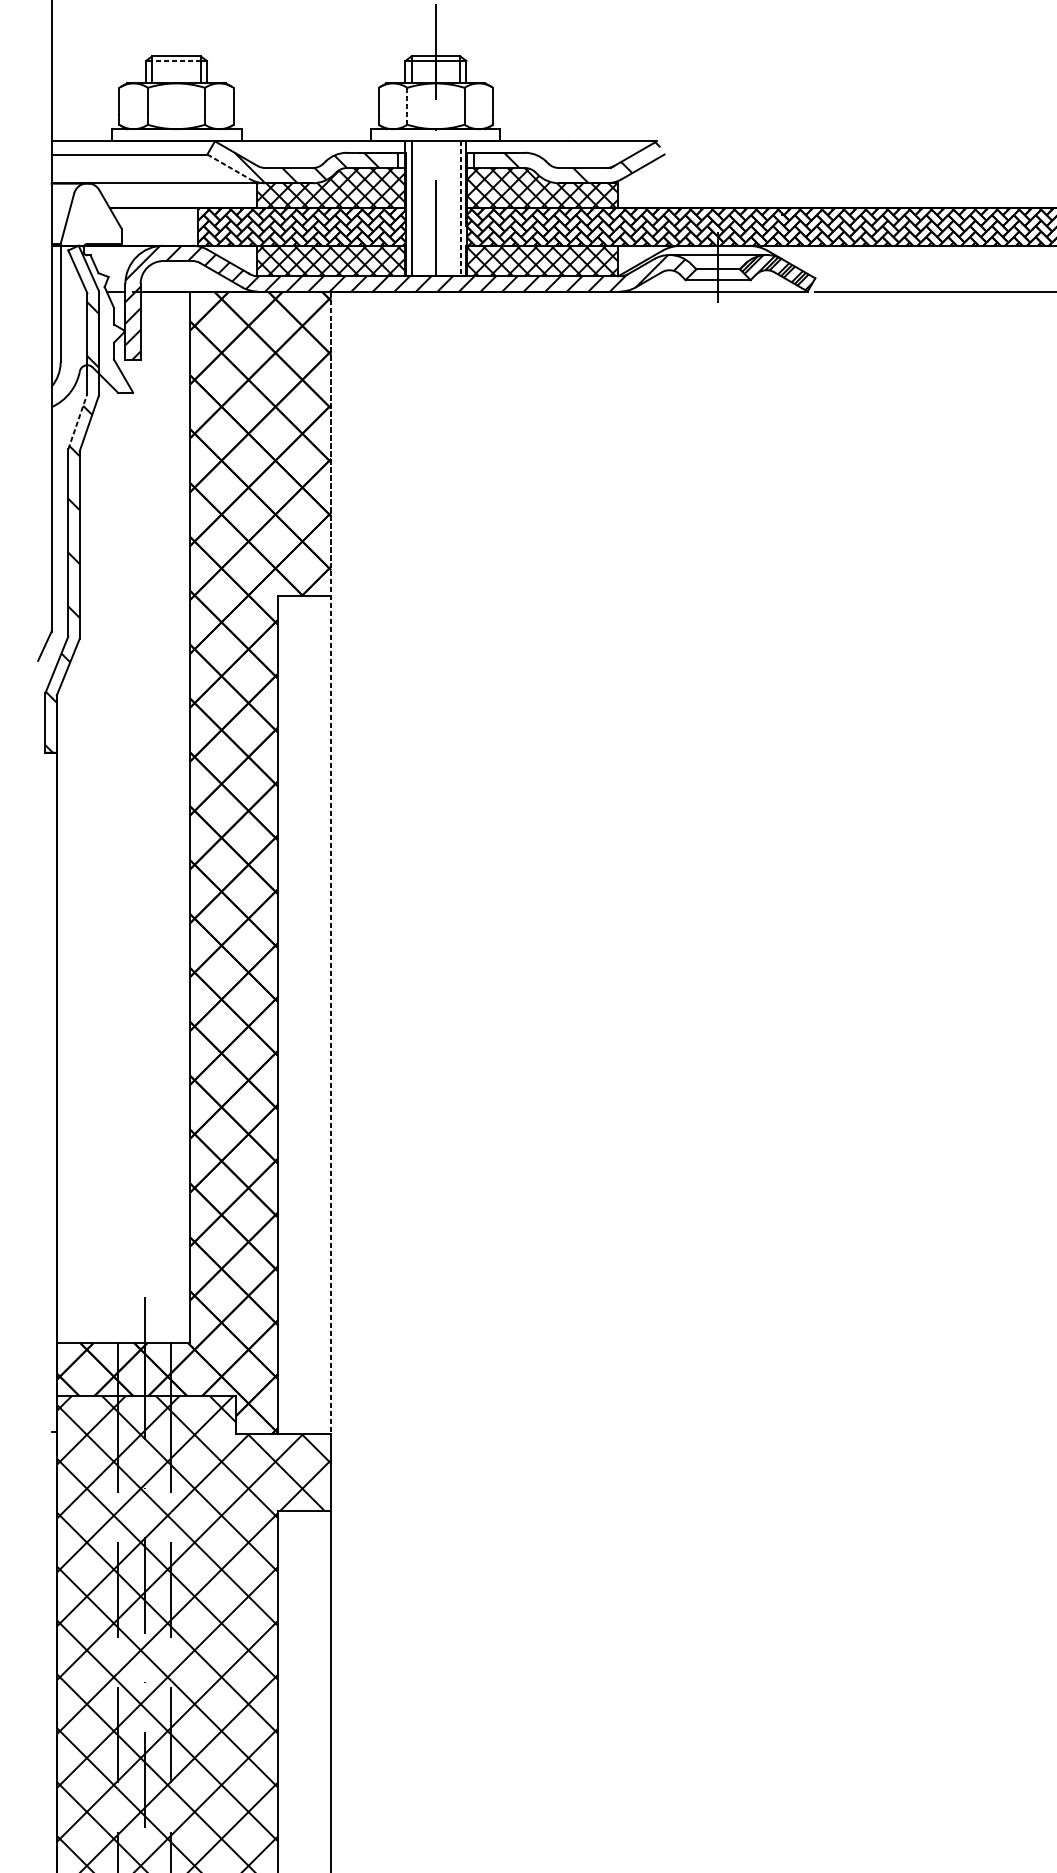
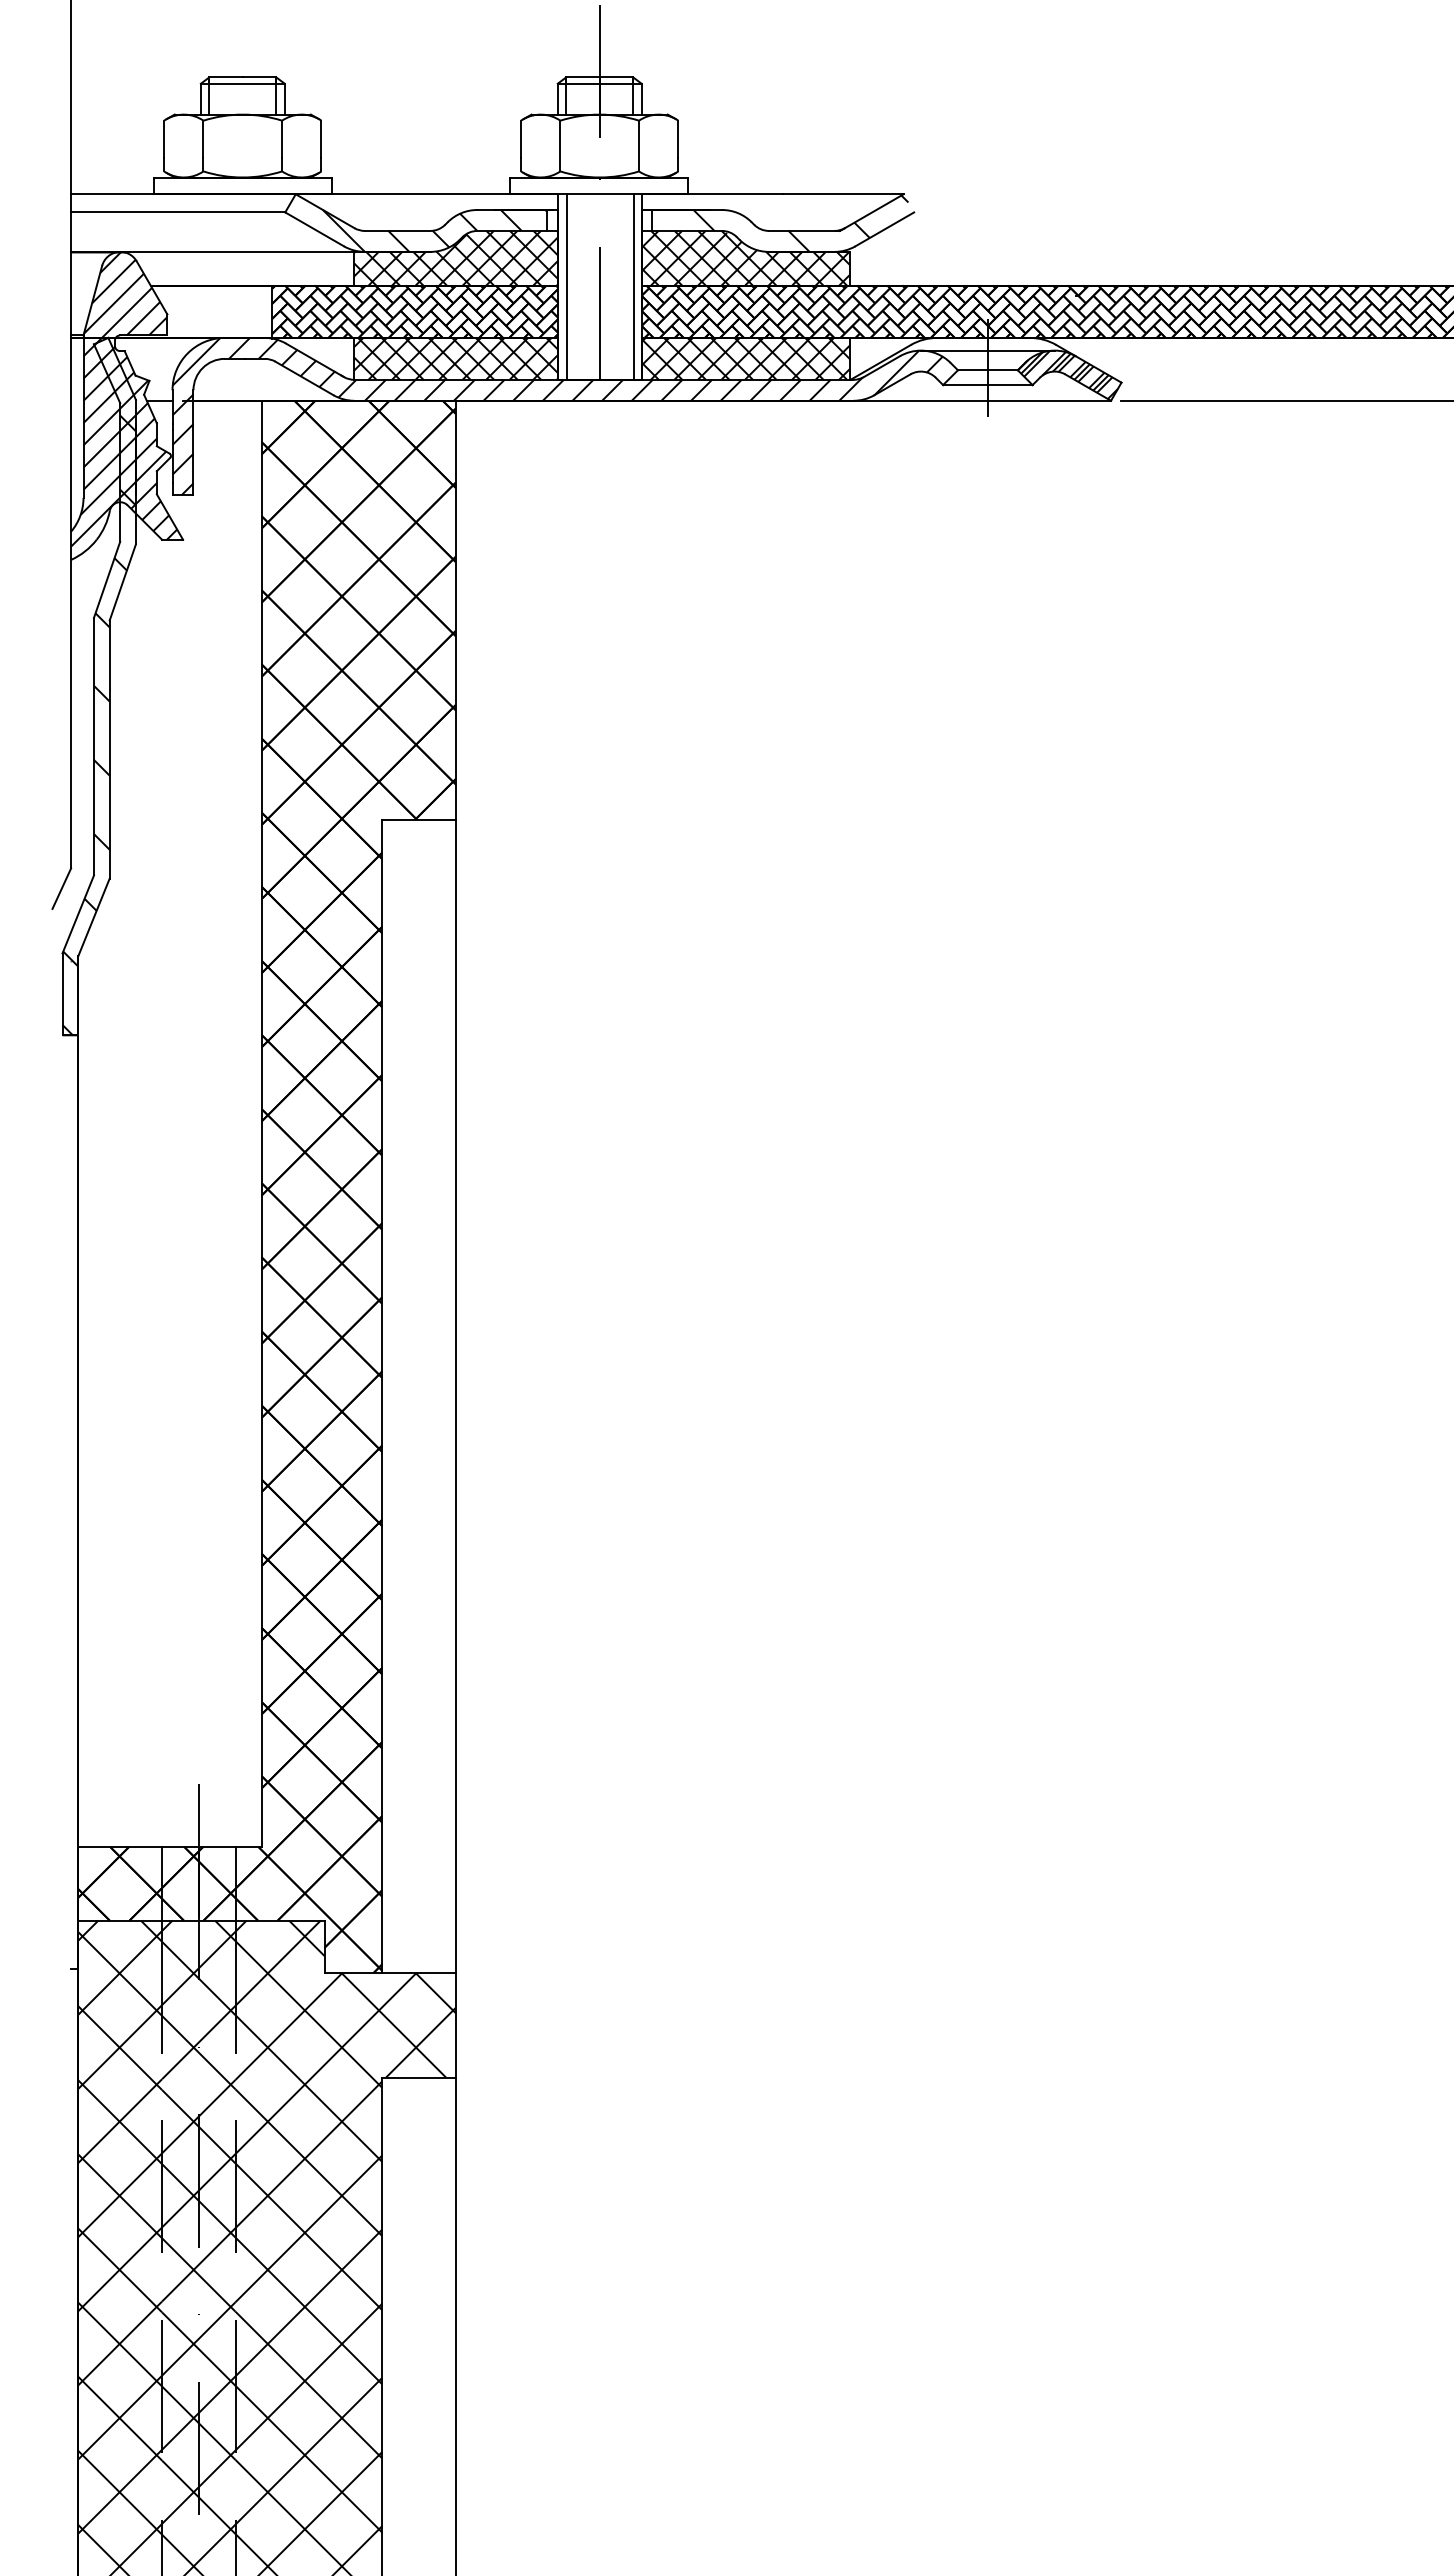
line: (176, 60) -> (242, 83), dashed -> solid
line: (407, 106) -> (560, 146), dashed -> solid
line: (228, 166) -> (314, 229), dashed -> solid
line: (460, 209) -> (633, 287), dashed -> solid
hatch: (90, 289) -> (124, 398), added
line: (78, 421) -> (107, 579), dashed -> solid
line: (331, 863) -> (455, 1187), dashed -> solid

